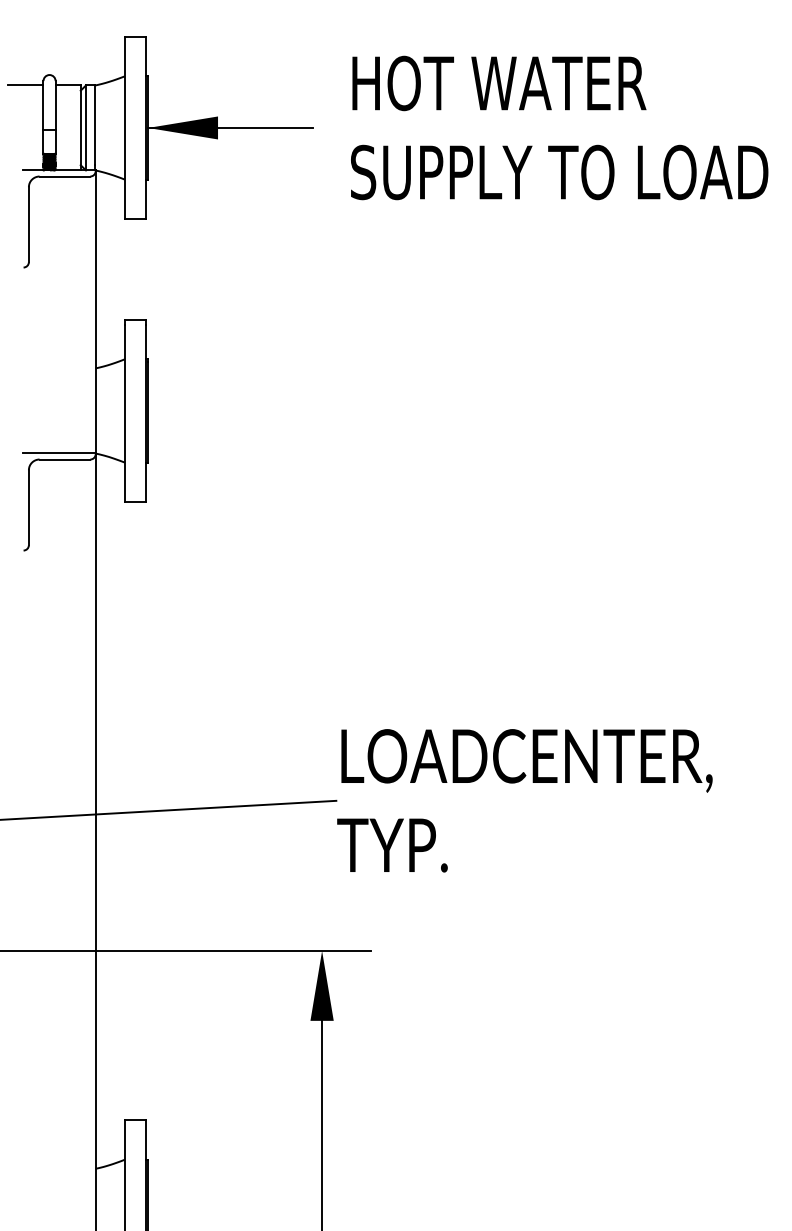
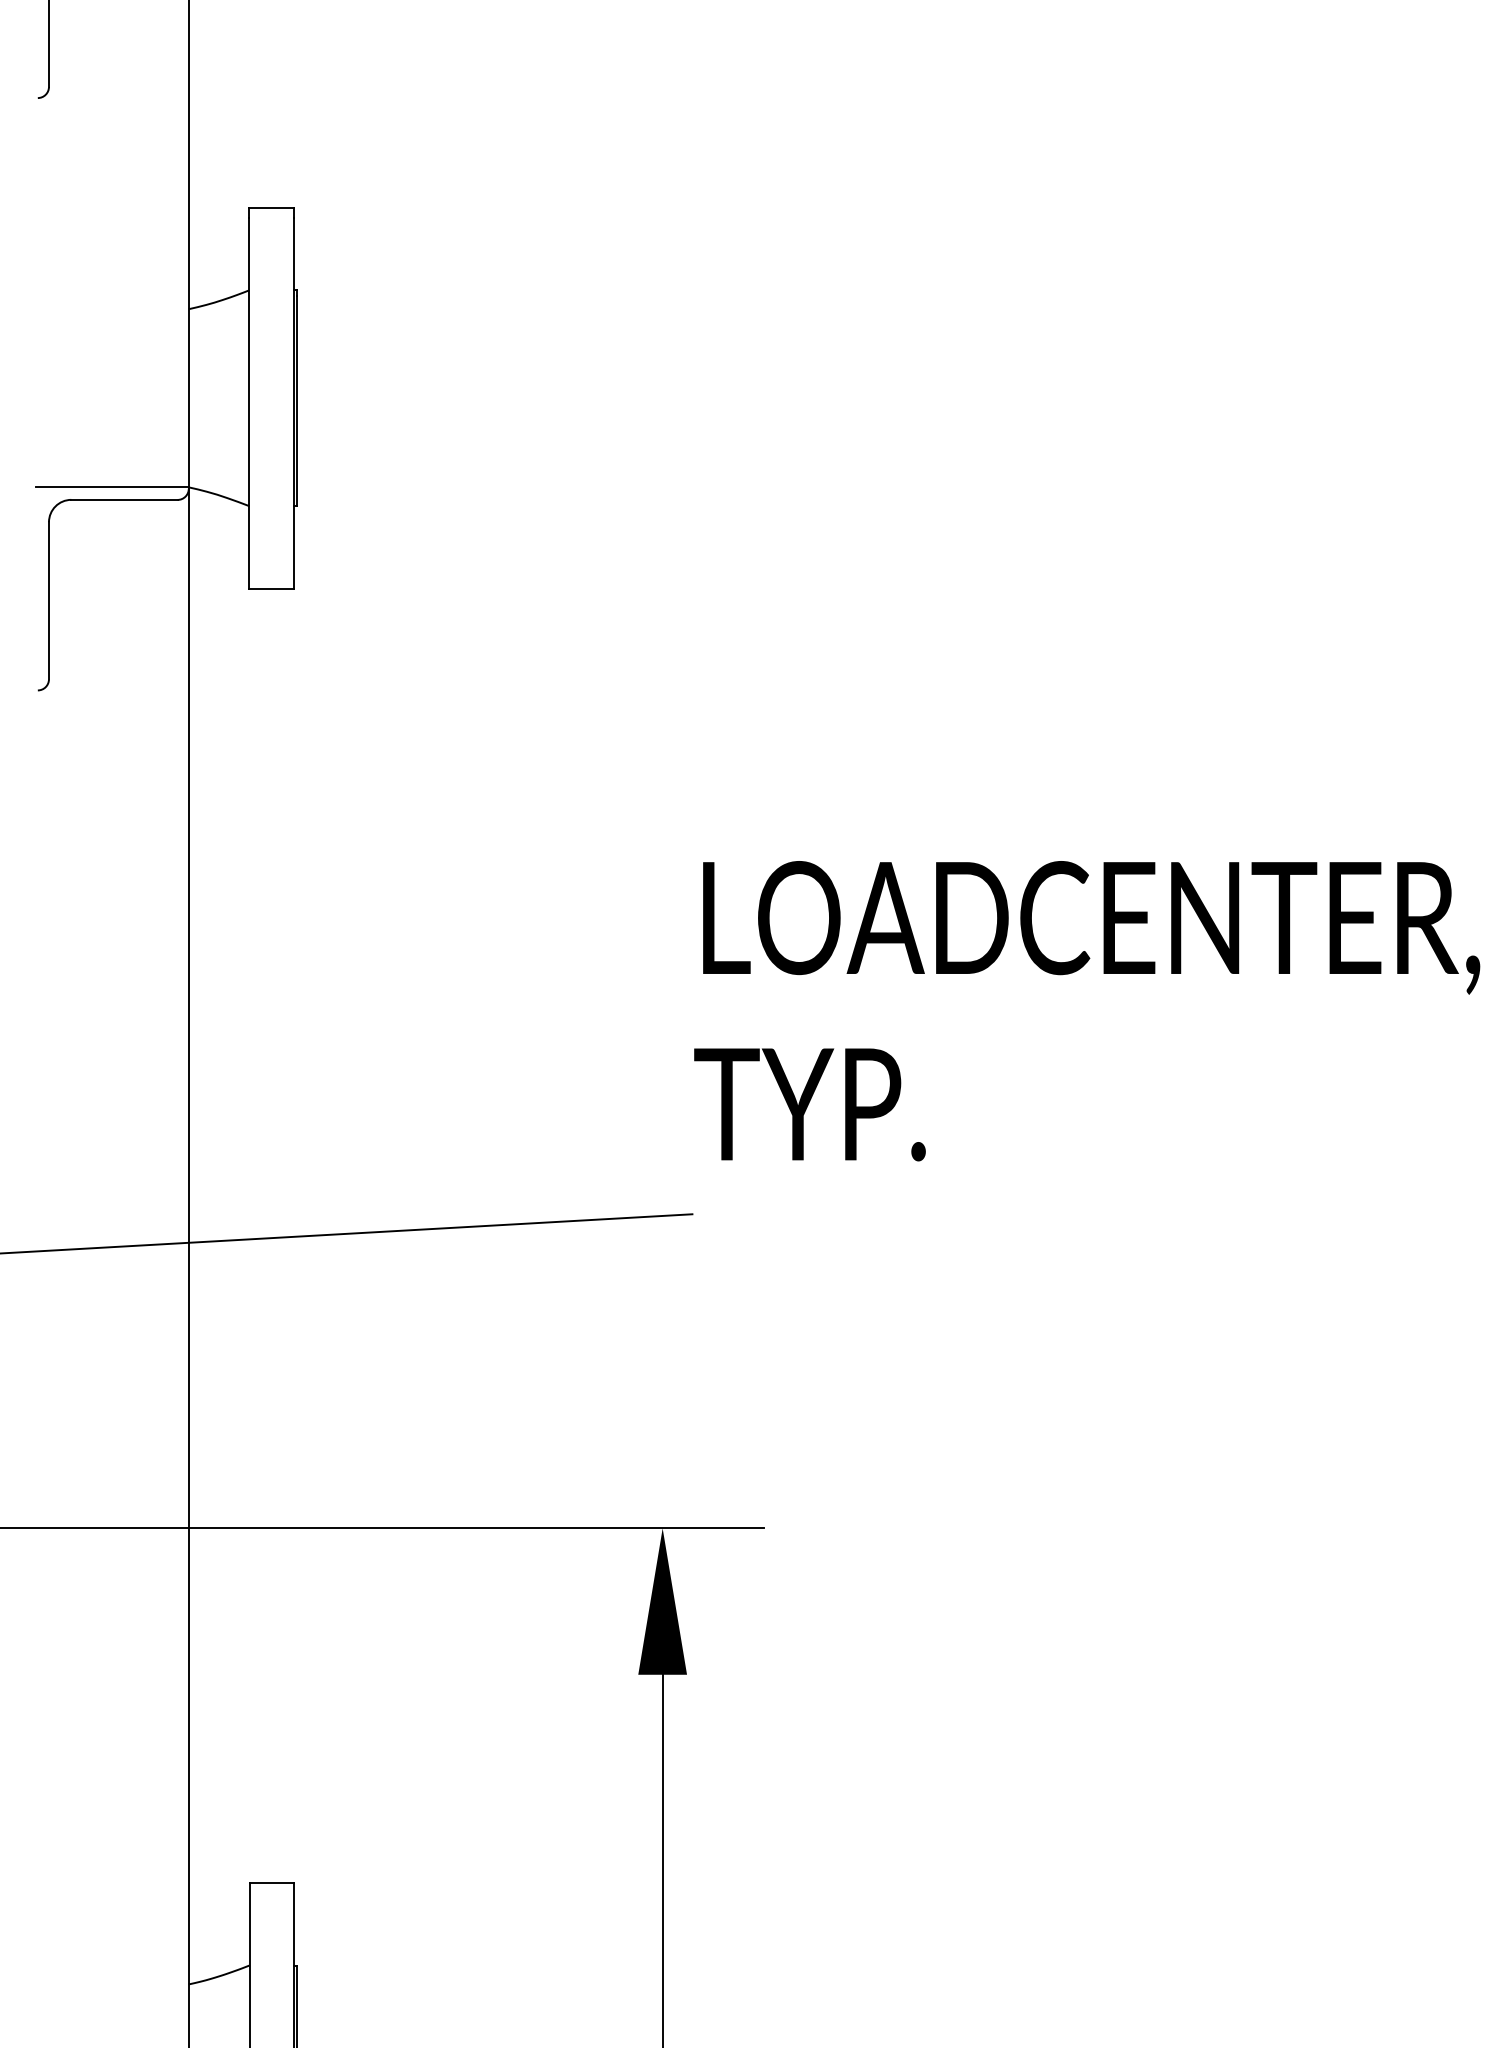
text: (524, 800) -> (1086, 1010), moved

